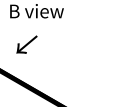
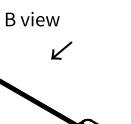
text: (26, 44) -> (61, 50), moved

